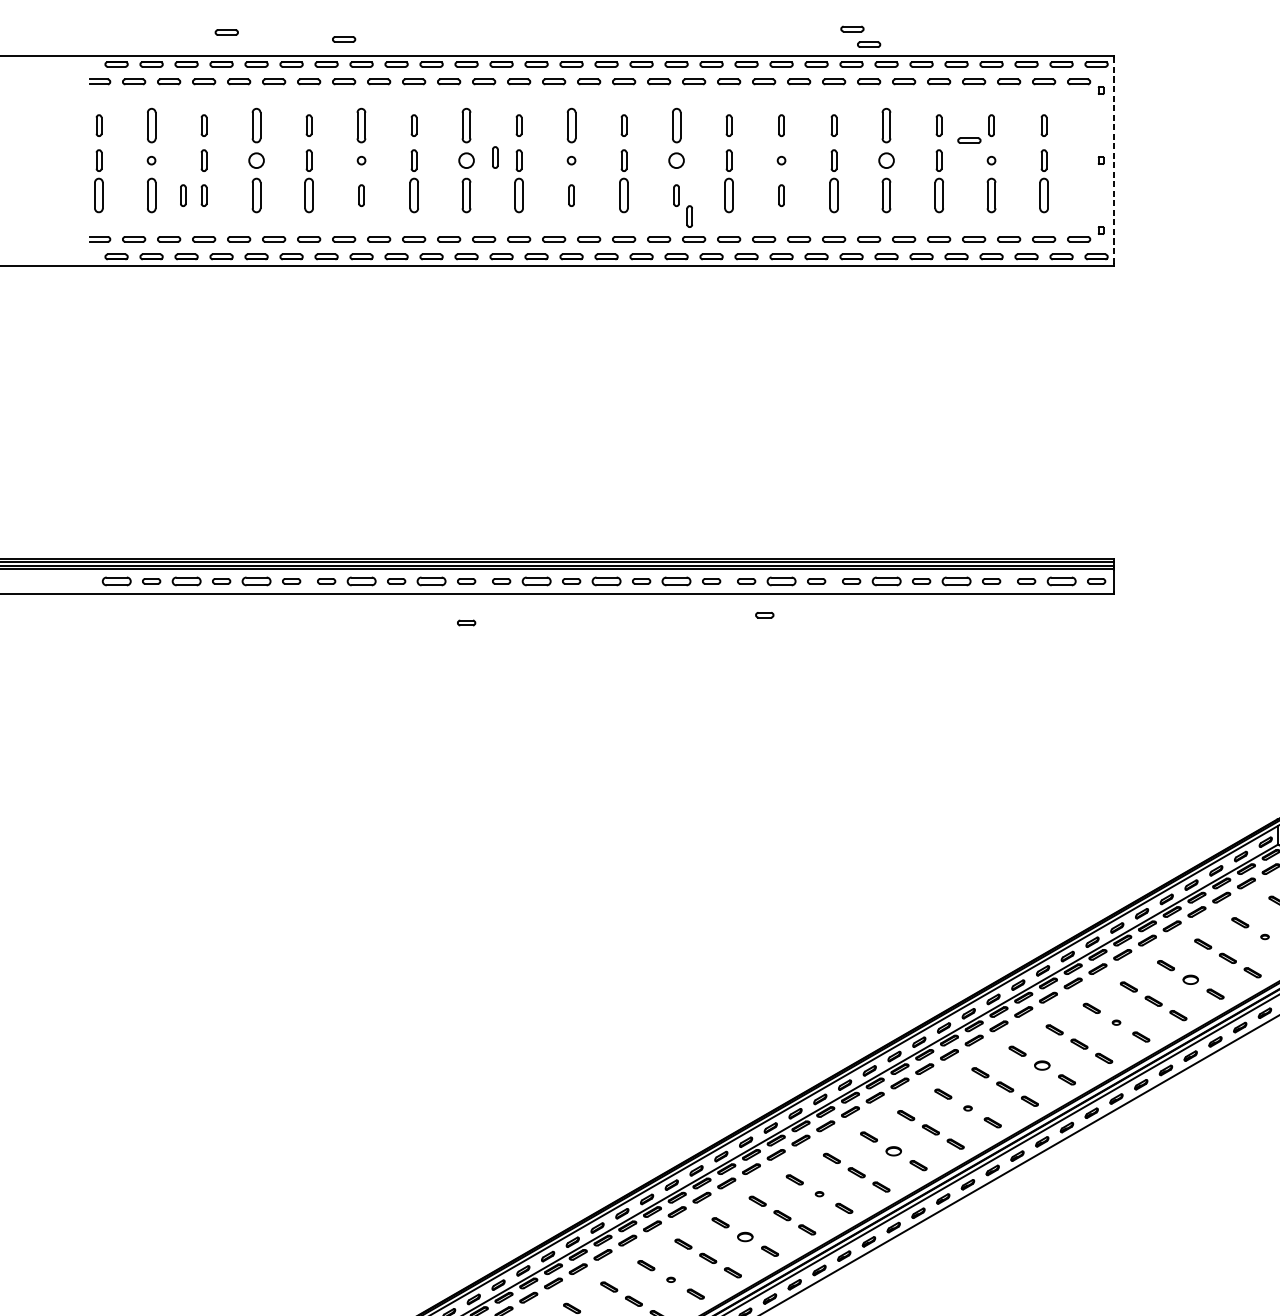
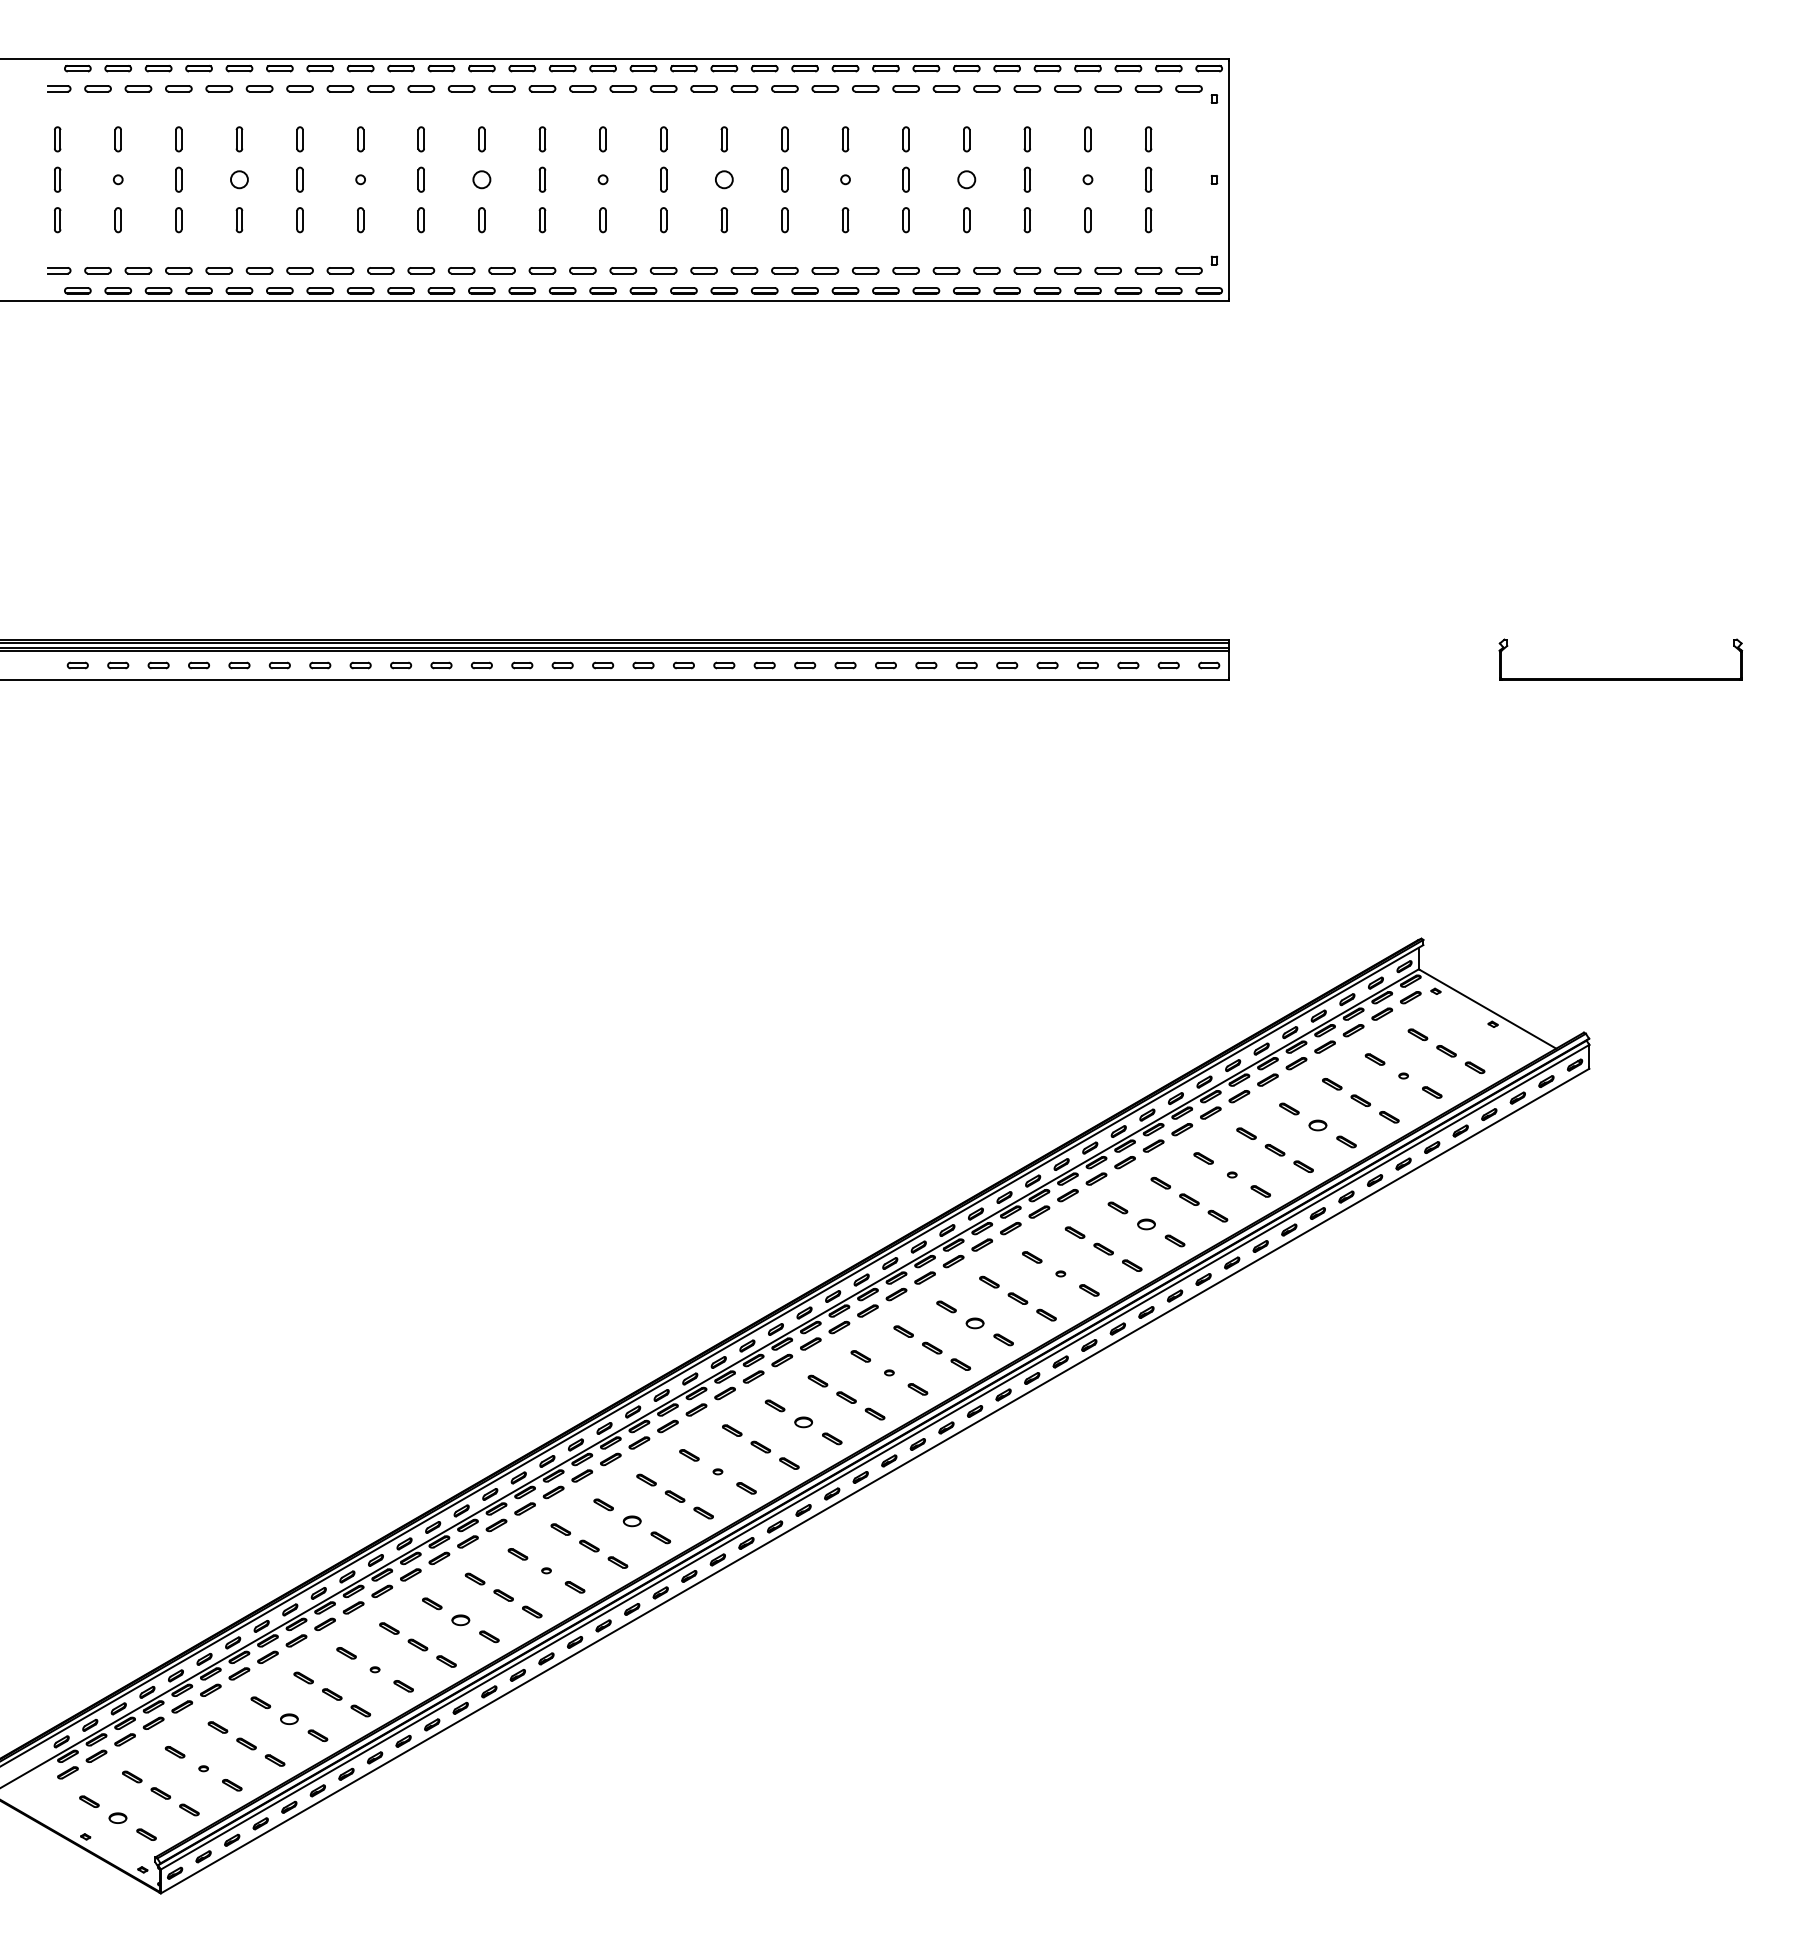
part: (852, 28) -> (927, 27), removed
part: (226, 32) -> (204, 31), removed
part: (344, 39) -> (340, 39), removed
part: (869, 44) -> (946, 45), removed
part: (150, 125) -> (117, 139), size x0.62
part: (256, 125) -> (239, 139), size x0.62
part: (361, 125) -> (360, 139), size x0.62
part: (466, 125) -> (481, 139), size x0.62
part: (571, 125) -> (602, 139), size x0.62
part: (675, 125) -> (723, 139), size x0.62
part: (886, 125) -> (966, 139), size x0.62
part: (969, 140) -> (1062, 156), removed
part: (494, 157) -> (514, 176), removed
line: (1114, 161) -> (1229, 180), dashed -> solid
part: (98, 195) -> (57, 220), size x0.62
part: (150, 195) -> (117, 220), size x0.62
part: (182, 195) -> (154, 220), removed
part: (256, 195) -> (239, 220), size x0.62
part: (308, 195) -> (299, 220), size x0.62
part: (413, 195) -> (420, 220), size x0.62
part: (466, 195) -> (481, 220), size x0.62
part: (519, 195) -> (542, 220), size x0.62
part: (623, 195) -> (663, 220), size x0.62
part: (728, 195) -> (784, 220), size x0.62
part: (833, 195) -> (905, 220), size x0.62
part: (886, 195) -> (966, 220), size x0.62
part: (938, 195) -> (1026, 220), size x0.62
part: (991, 195) -> (1087, 220), size x0.62
part: (1043, 195) -> (1148, 220), size x0.62
part: (689, 216) -> (739, 244), removed
part: (116, 581) -> (77, 665), size x0.62
part: (186, 581) -> (158, 665), size x0.62
part: (256, 581) -> (239, 665), size x0.62
part: (361, 581) -> (360, 665), size x0.62
part: (431, 581) -> (441, 665), size x0.62
part: (536, 581) -> (562, 665), size x0.62
part: (606, 581) -> (643, 665), size x0.62
part: (676, 581) -> (724, 665), size x0.62
part: (781, 581) -> (845, 665), size x0.62
part: (886, 581) -> (966, 665), size x0.62
part: (956, 581) -> (1047, 665), size x0.62
part: (1061, 581) -> (1168, 665), size x0.62
part: (765, 615) -> (826, 704), removed
part: (466, 622) -> (481, 713), removed

